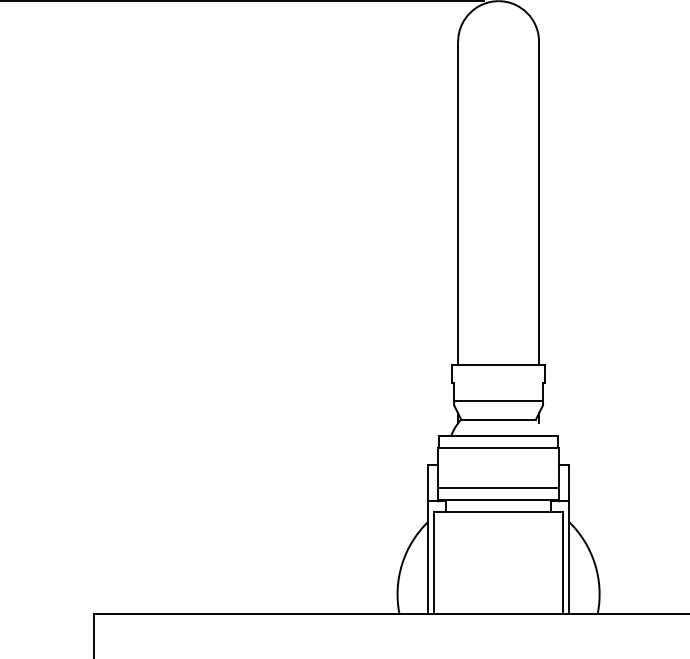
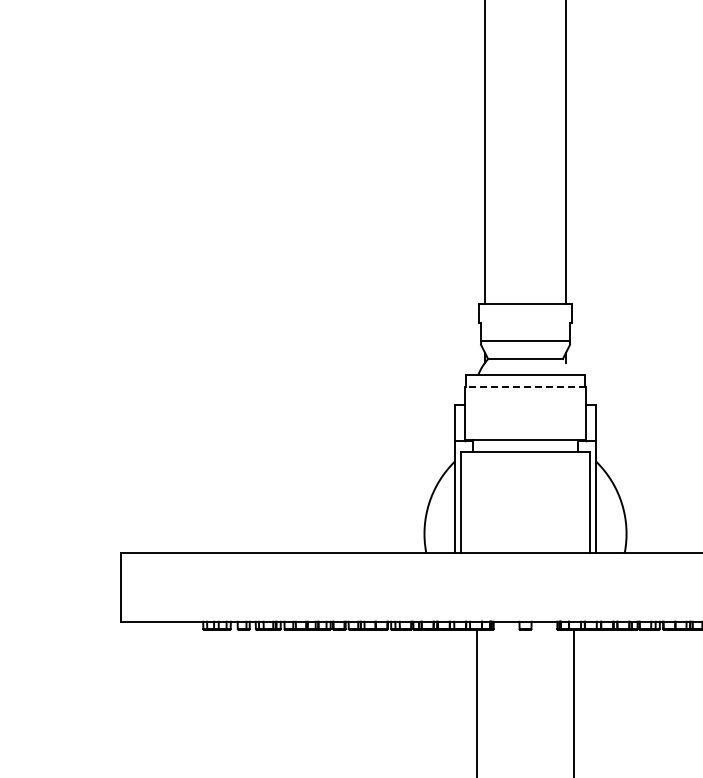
line: (498, 447) -> (525, 387), solid -> dashed
line: (498, 487) -> (525, 427), removed

